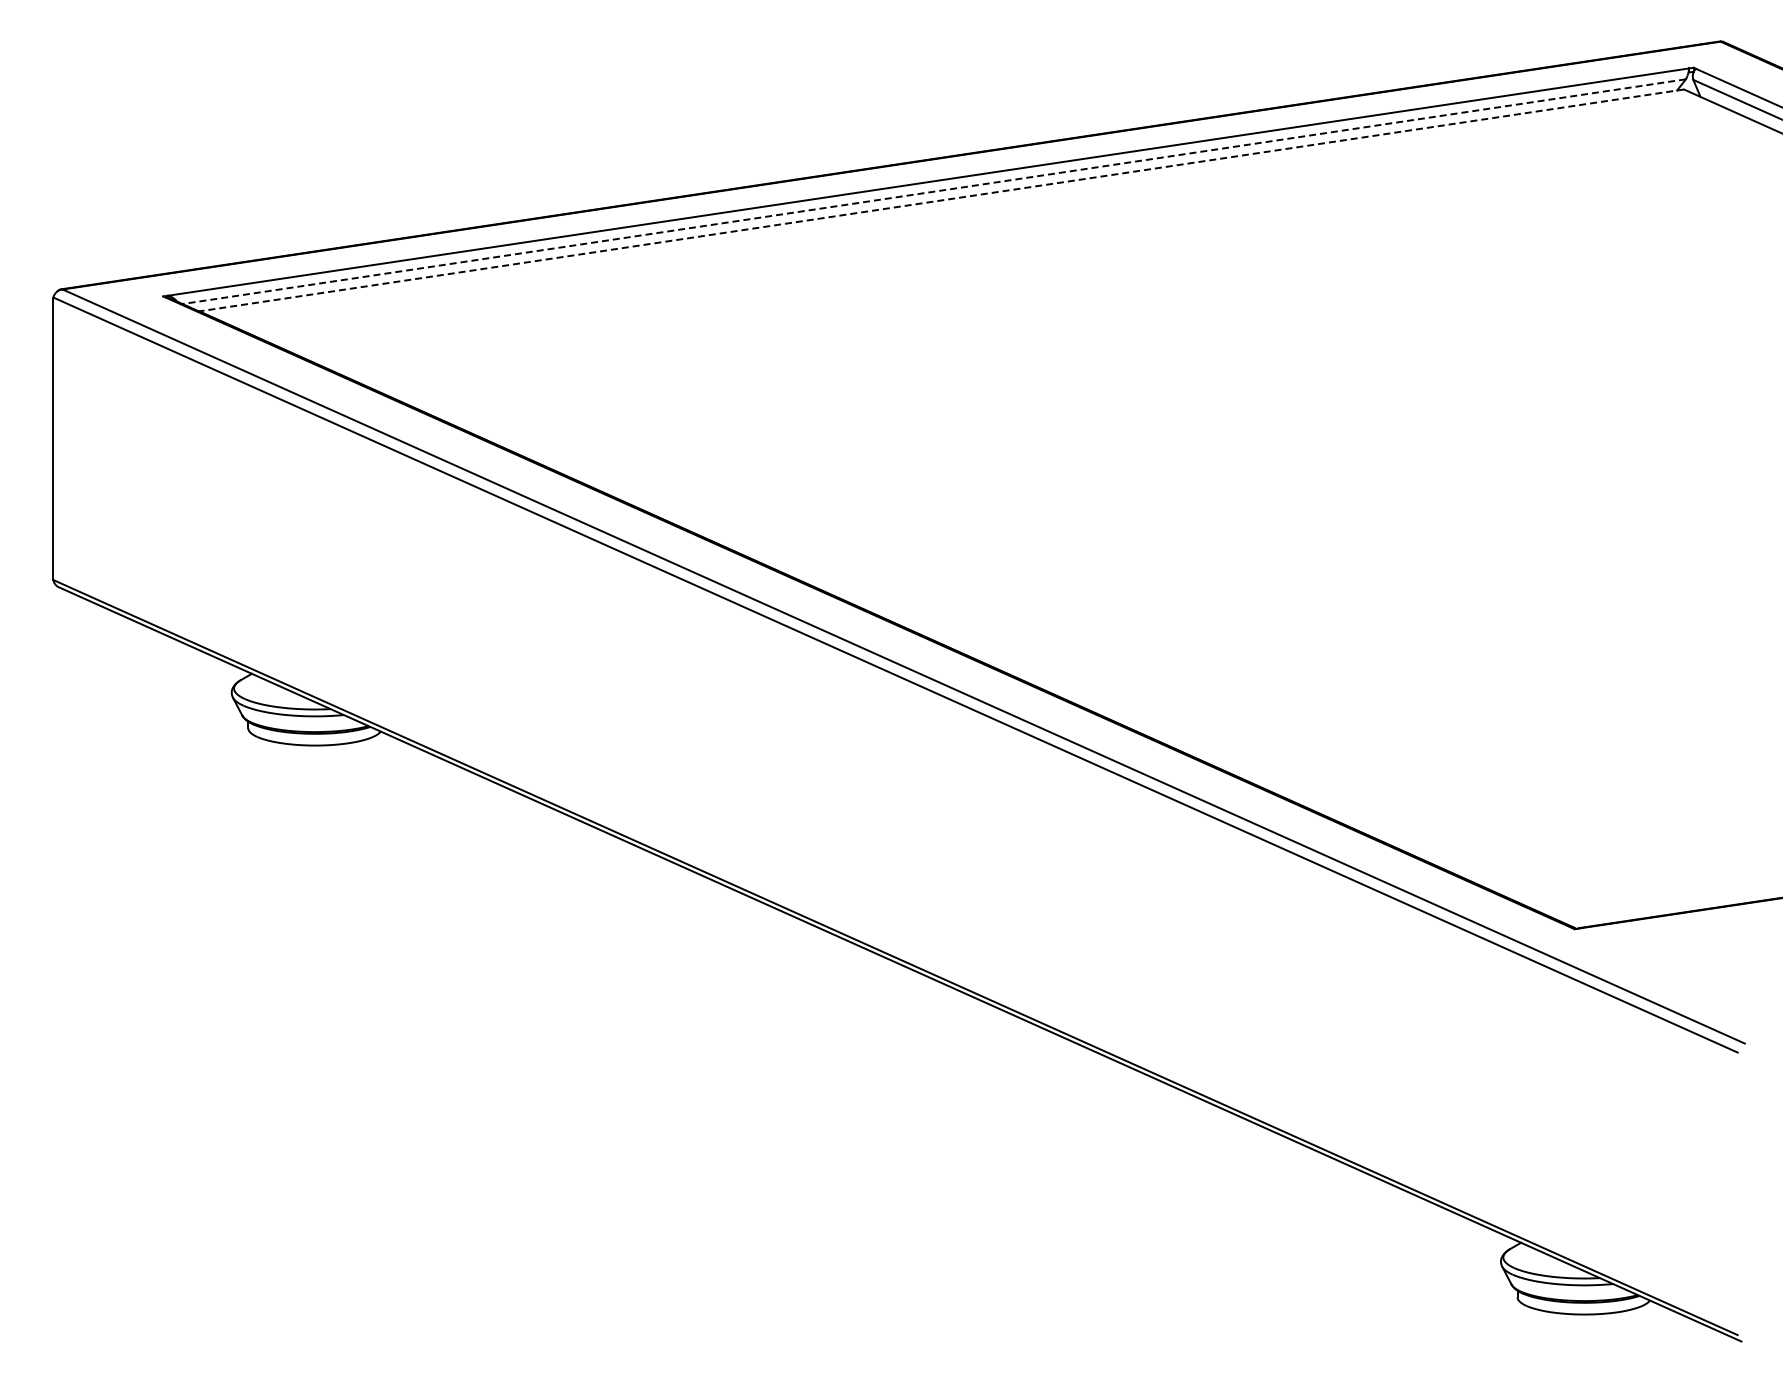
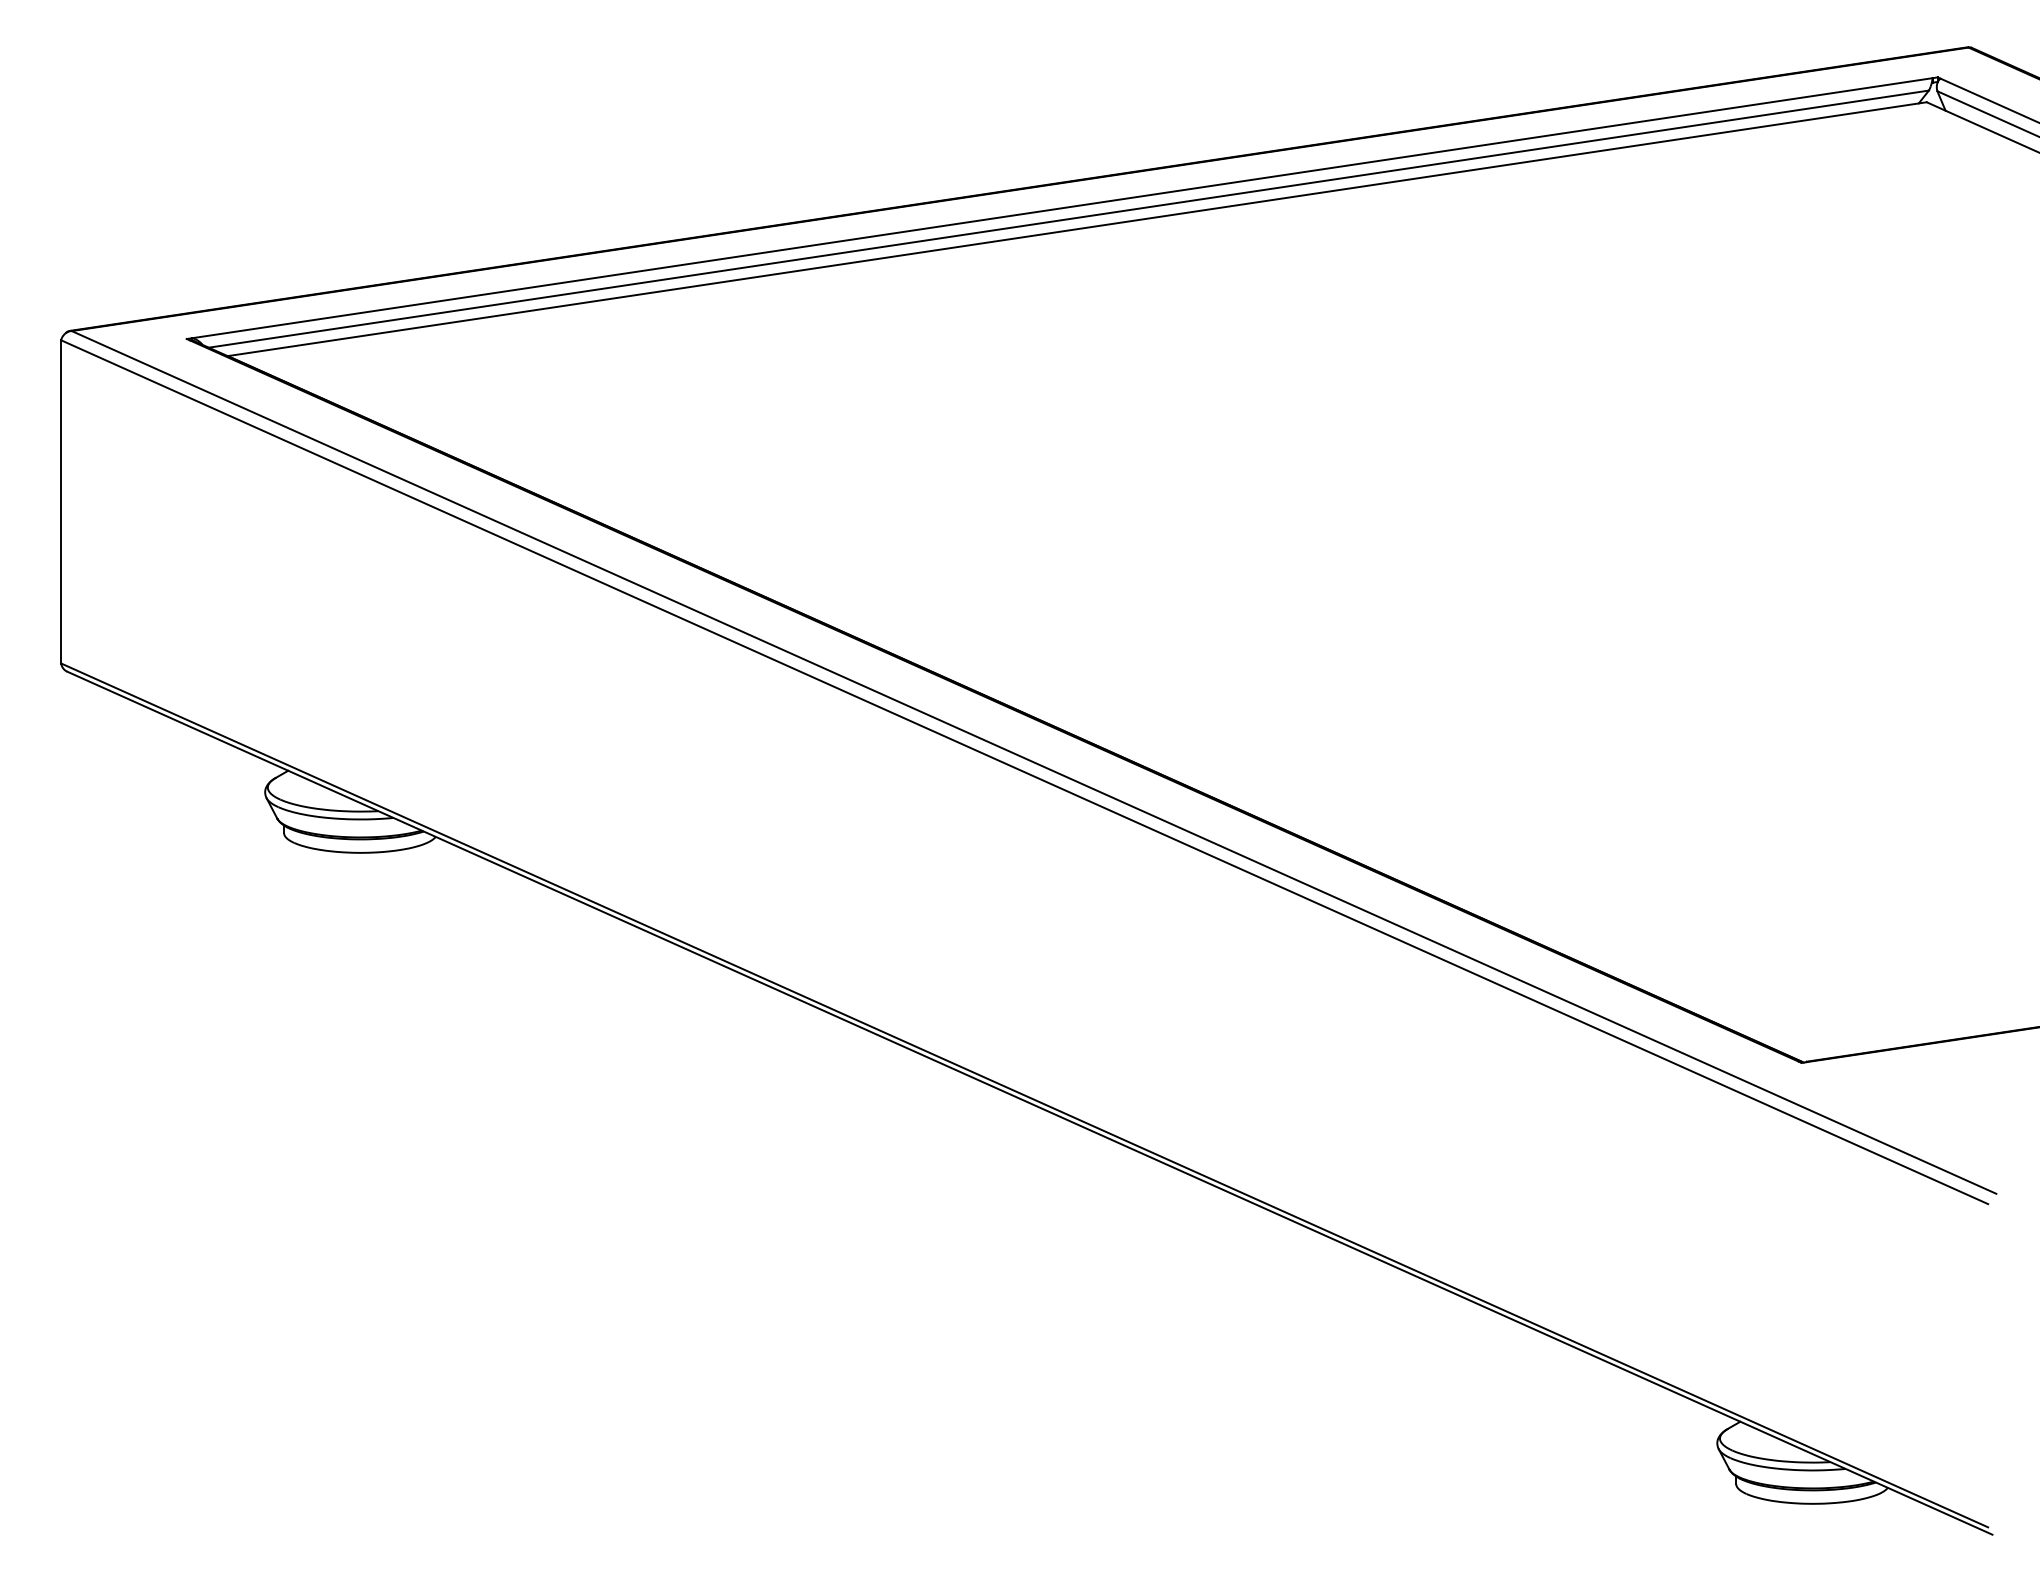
line: (933, 191) -> (1068, 218), dashed -> solid
line: (941, 200) -> (1077, 229), dashed -> solid

